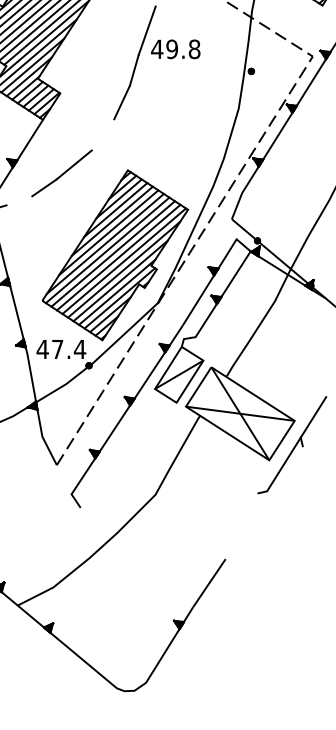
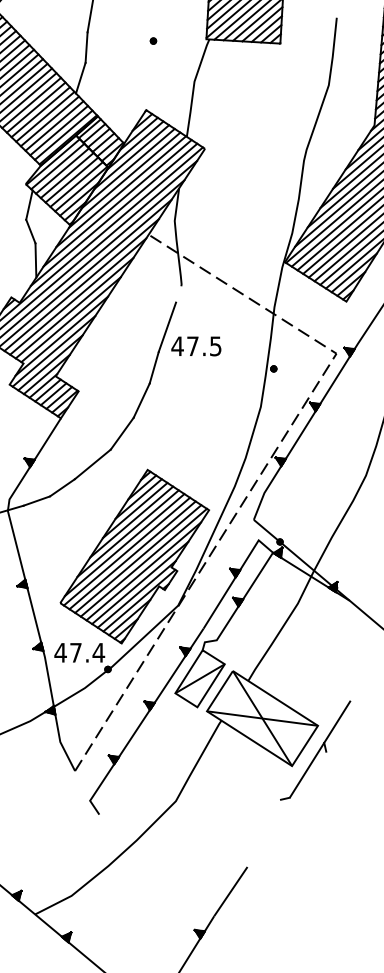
text: (182, 49) -> (203, 346), 49.8 -> 47.5
line: (102, 134) -> (121, 433), added
line: (19, 200) -> (36, 500), added

